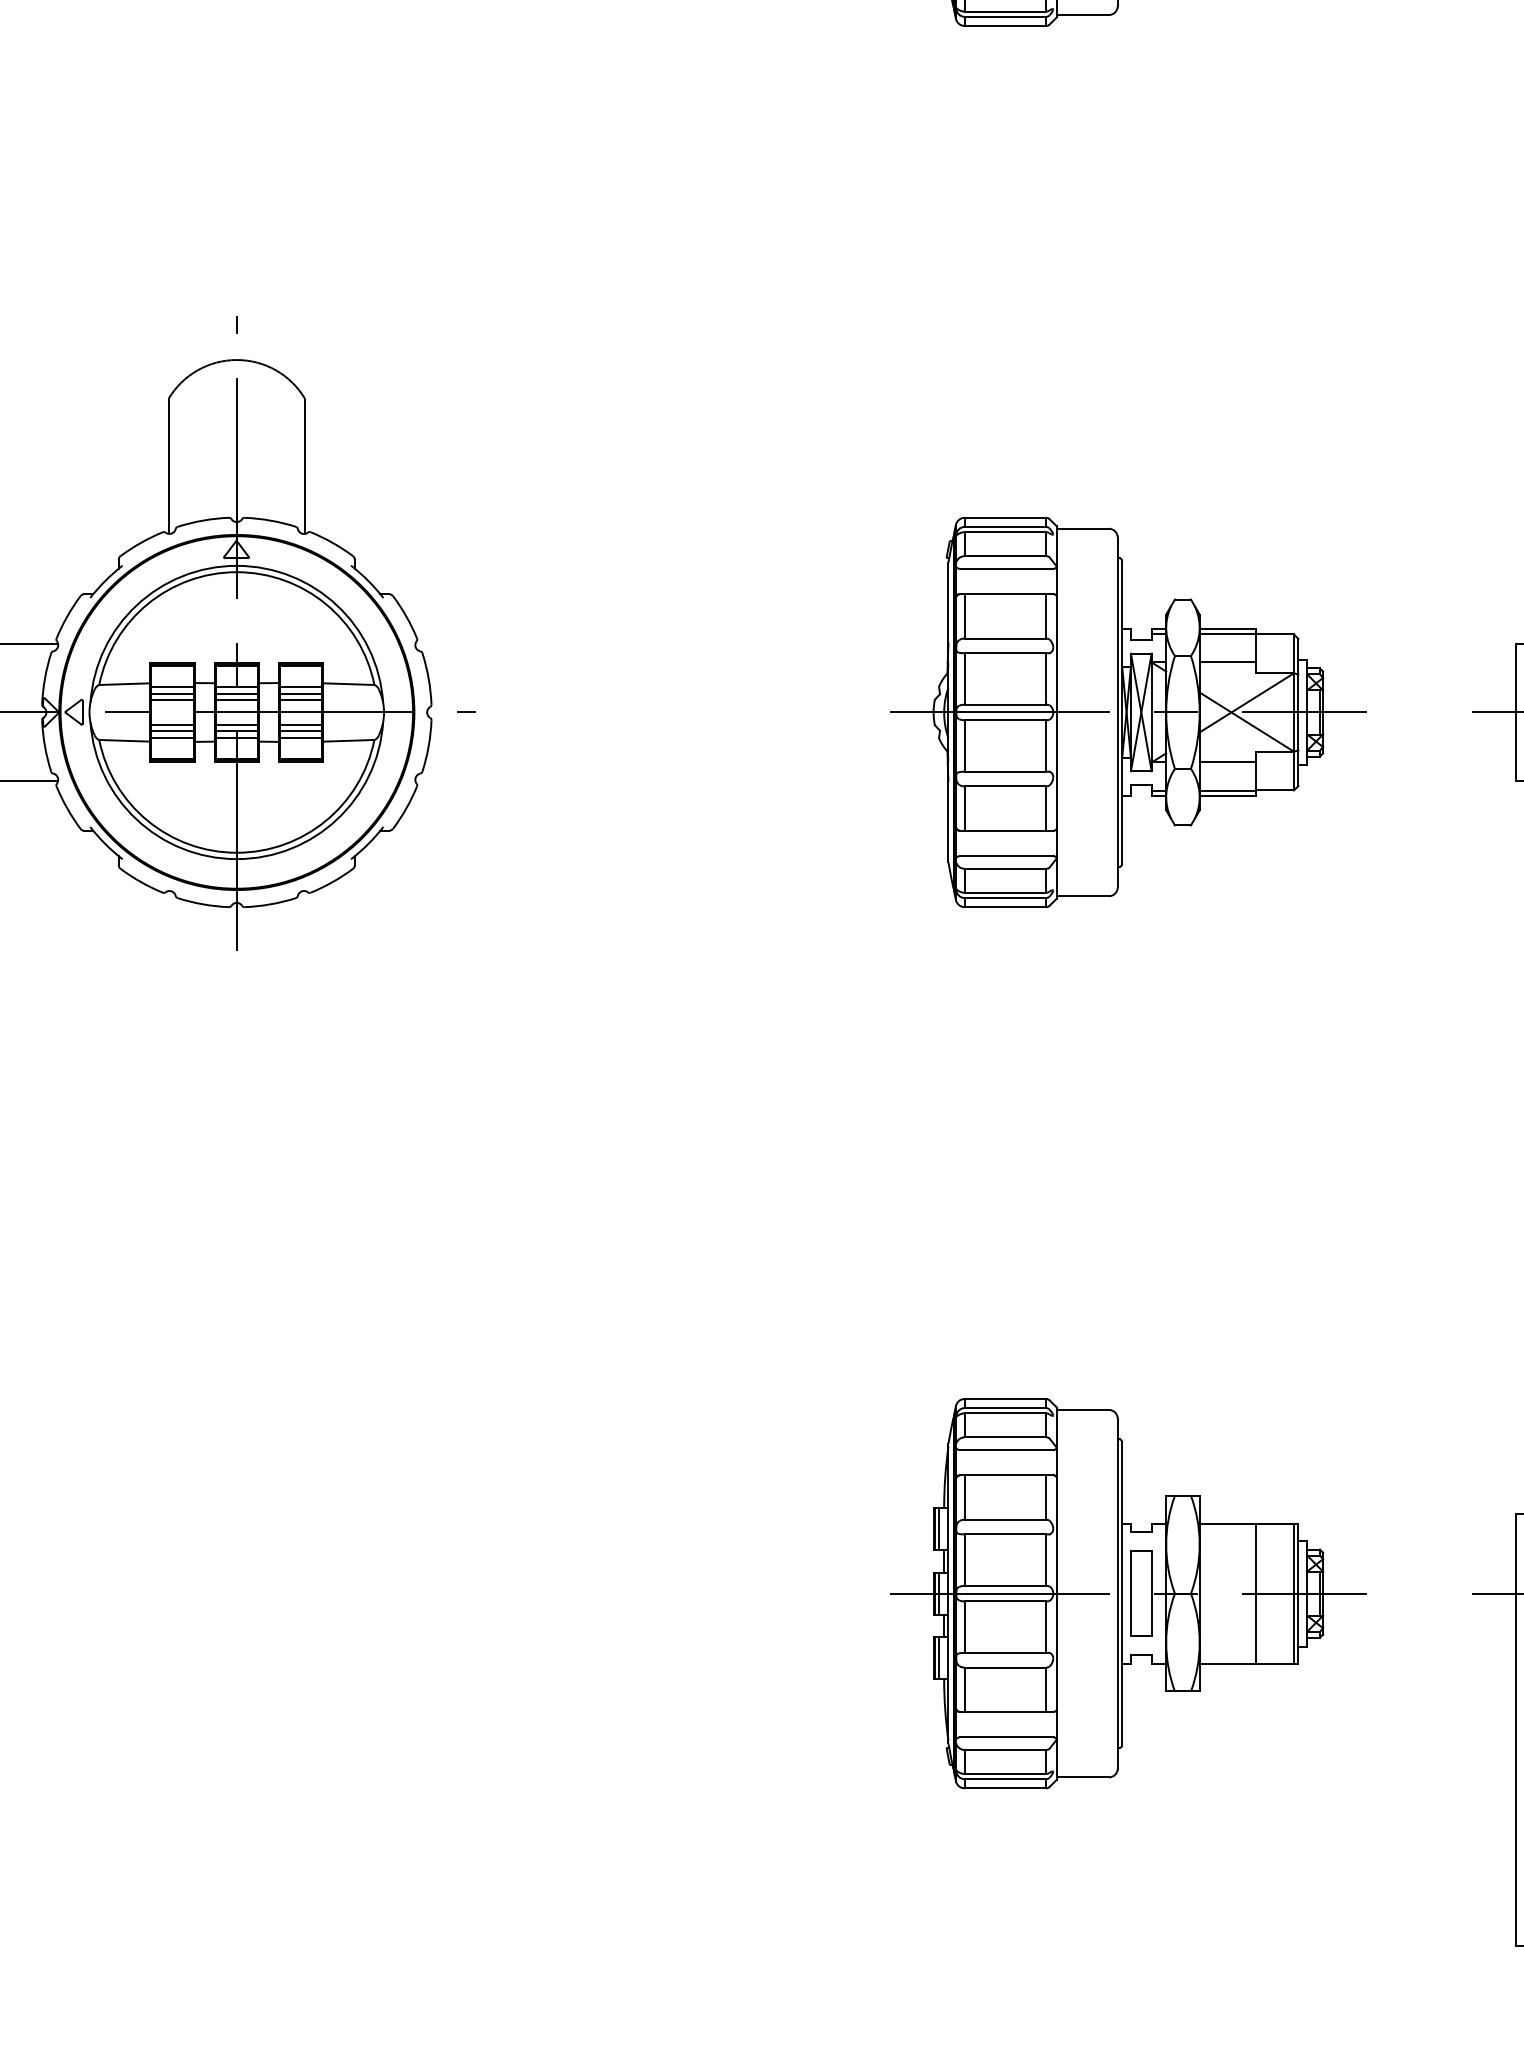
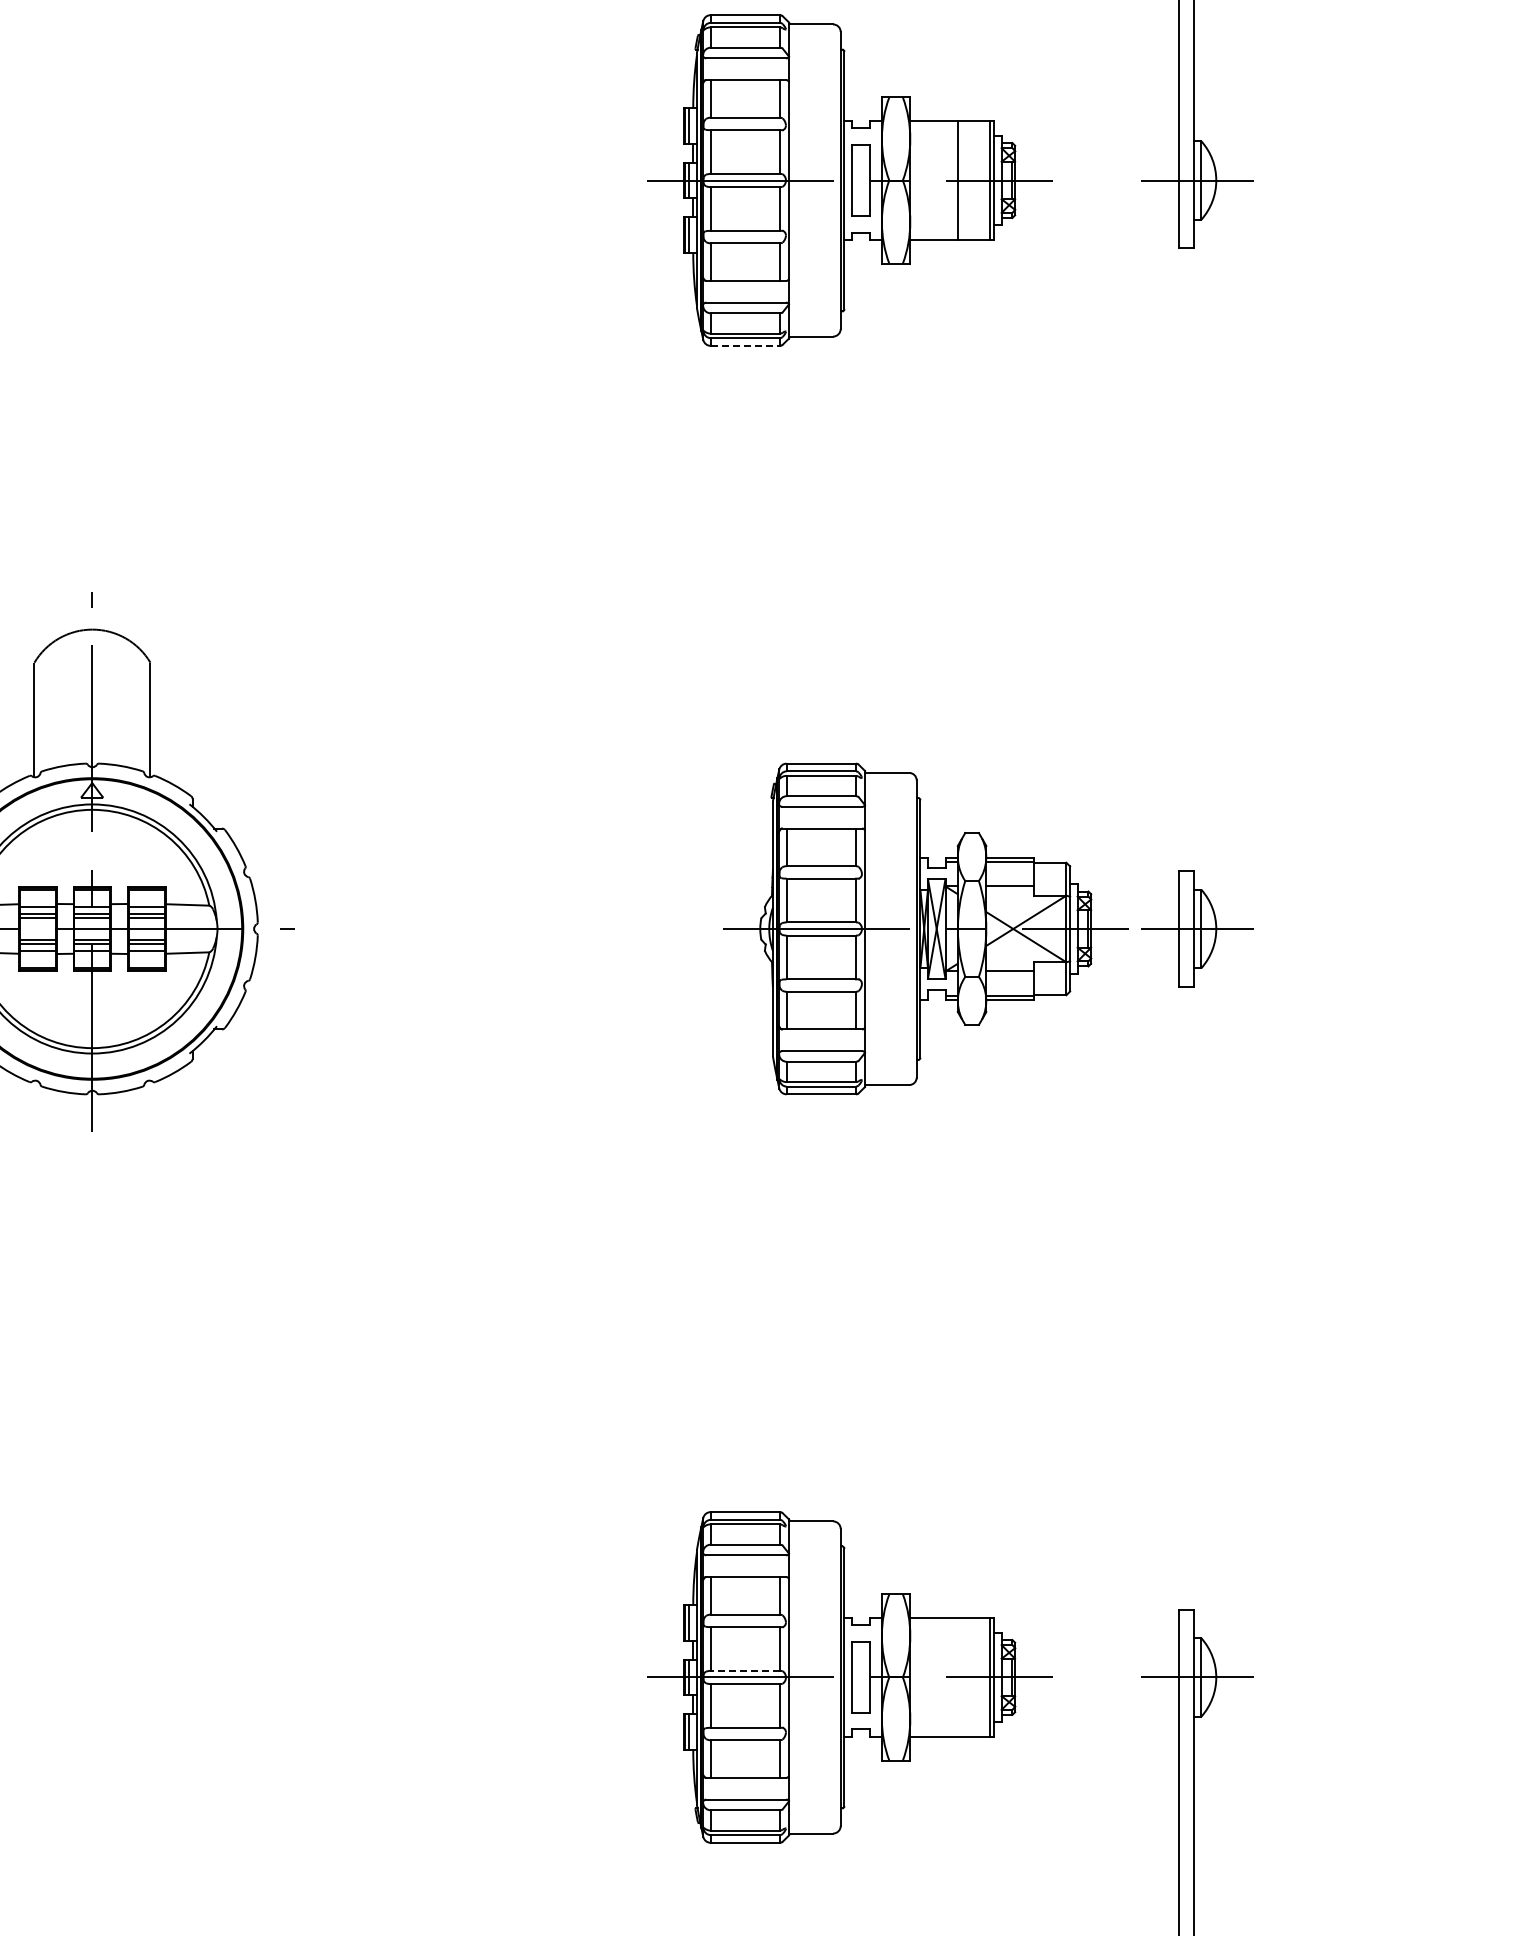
line: (1005, 25) -> (745, 345), solid -> dashed
part: (1128, 711) -> (925, 928), moved
line: (1005, 1585) -> (745, 1670), solid -> dashed
line: (1255, 1592) -> (957, 1676), removed

